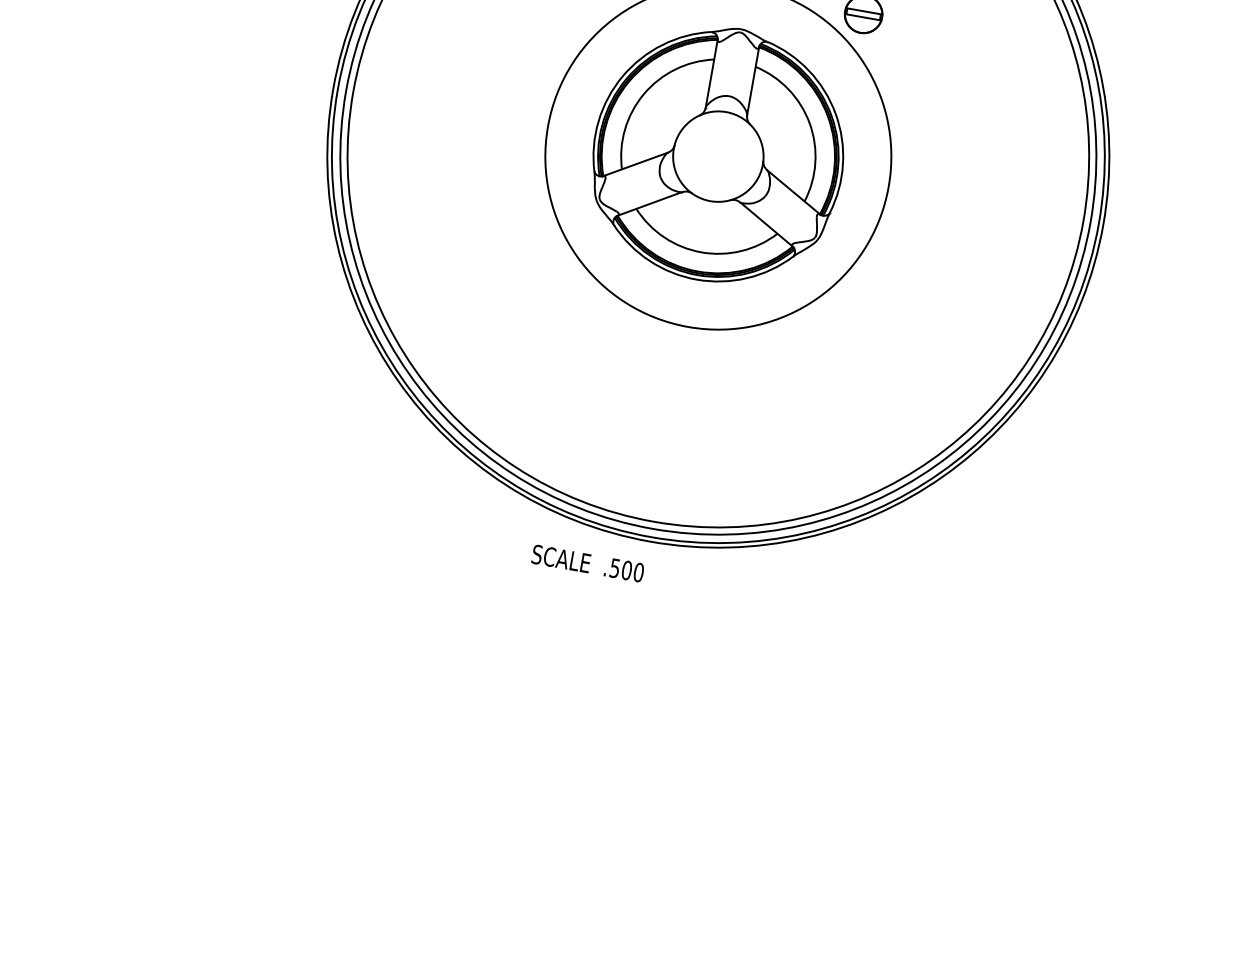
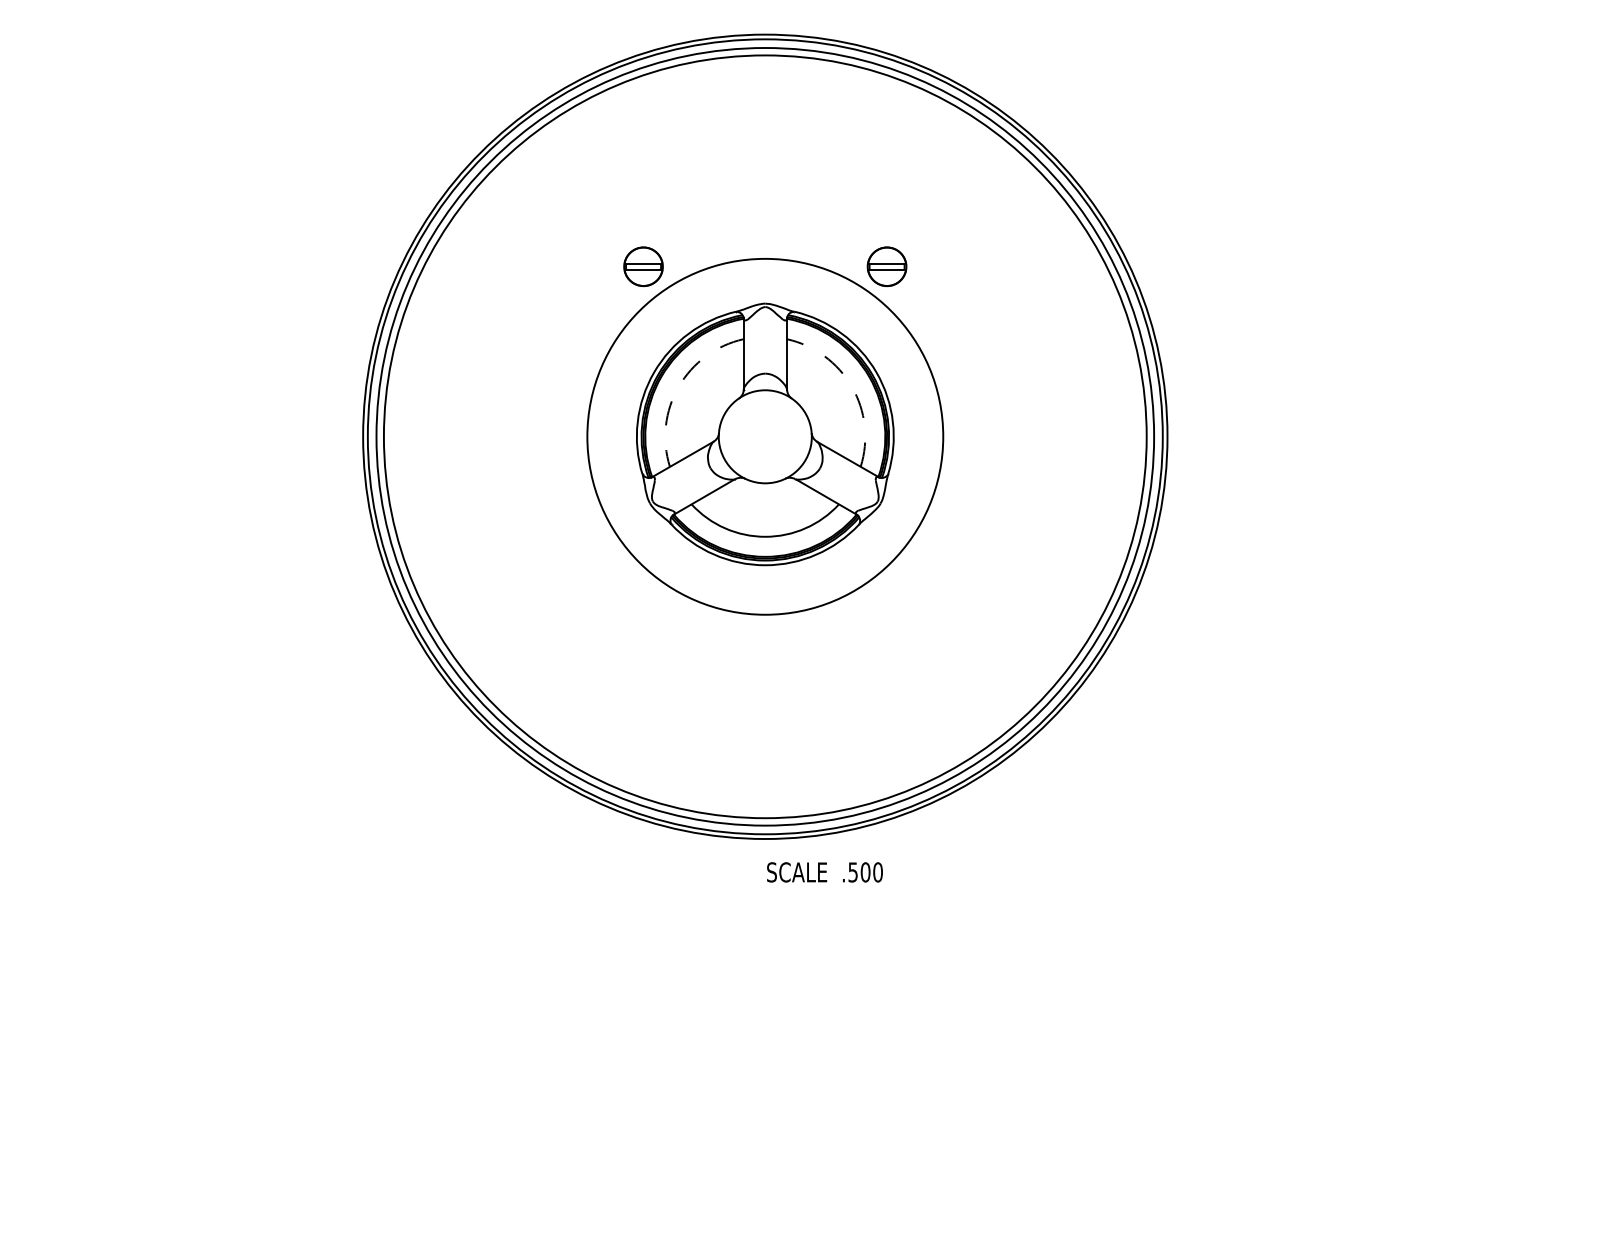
arc: (643, 93) -> (678, 386), solid -> dashed
arc: (809, 123) -> (851, 386), solid -> dashed
text: (587, 563) -> (824, 872), moved

